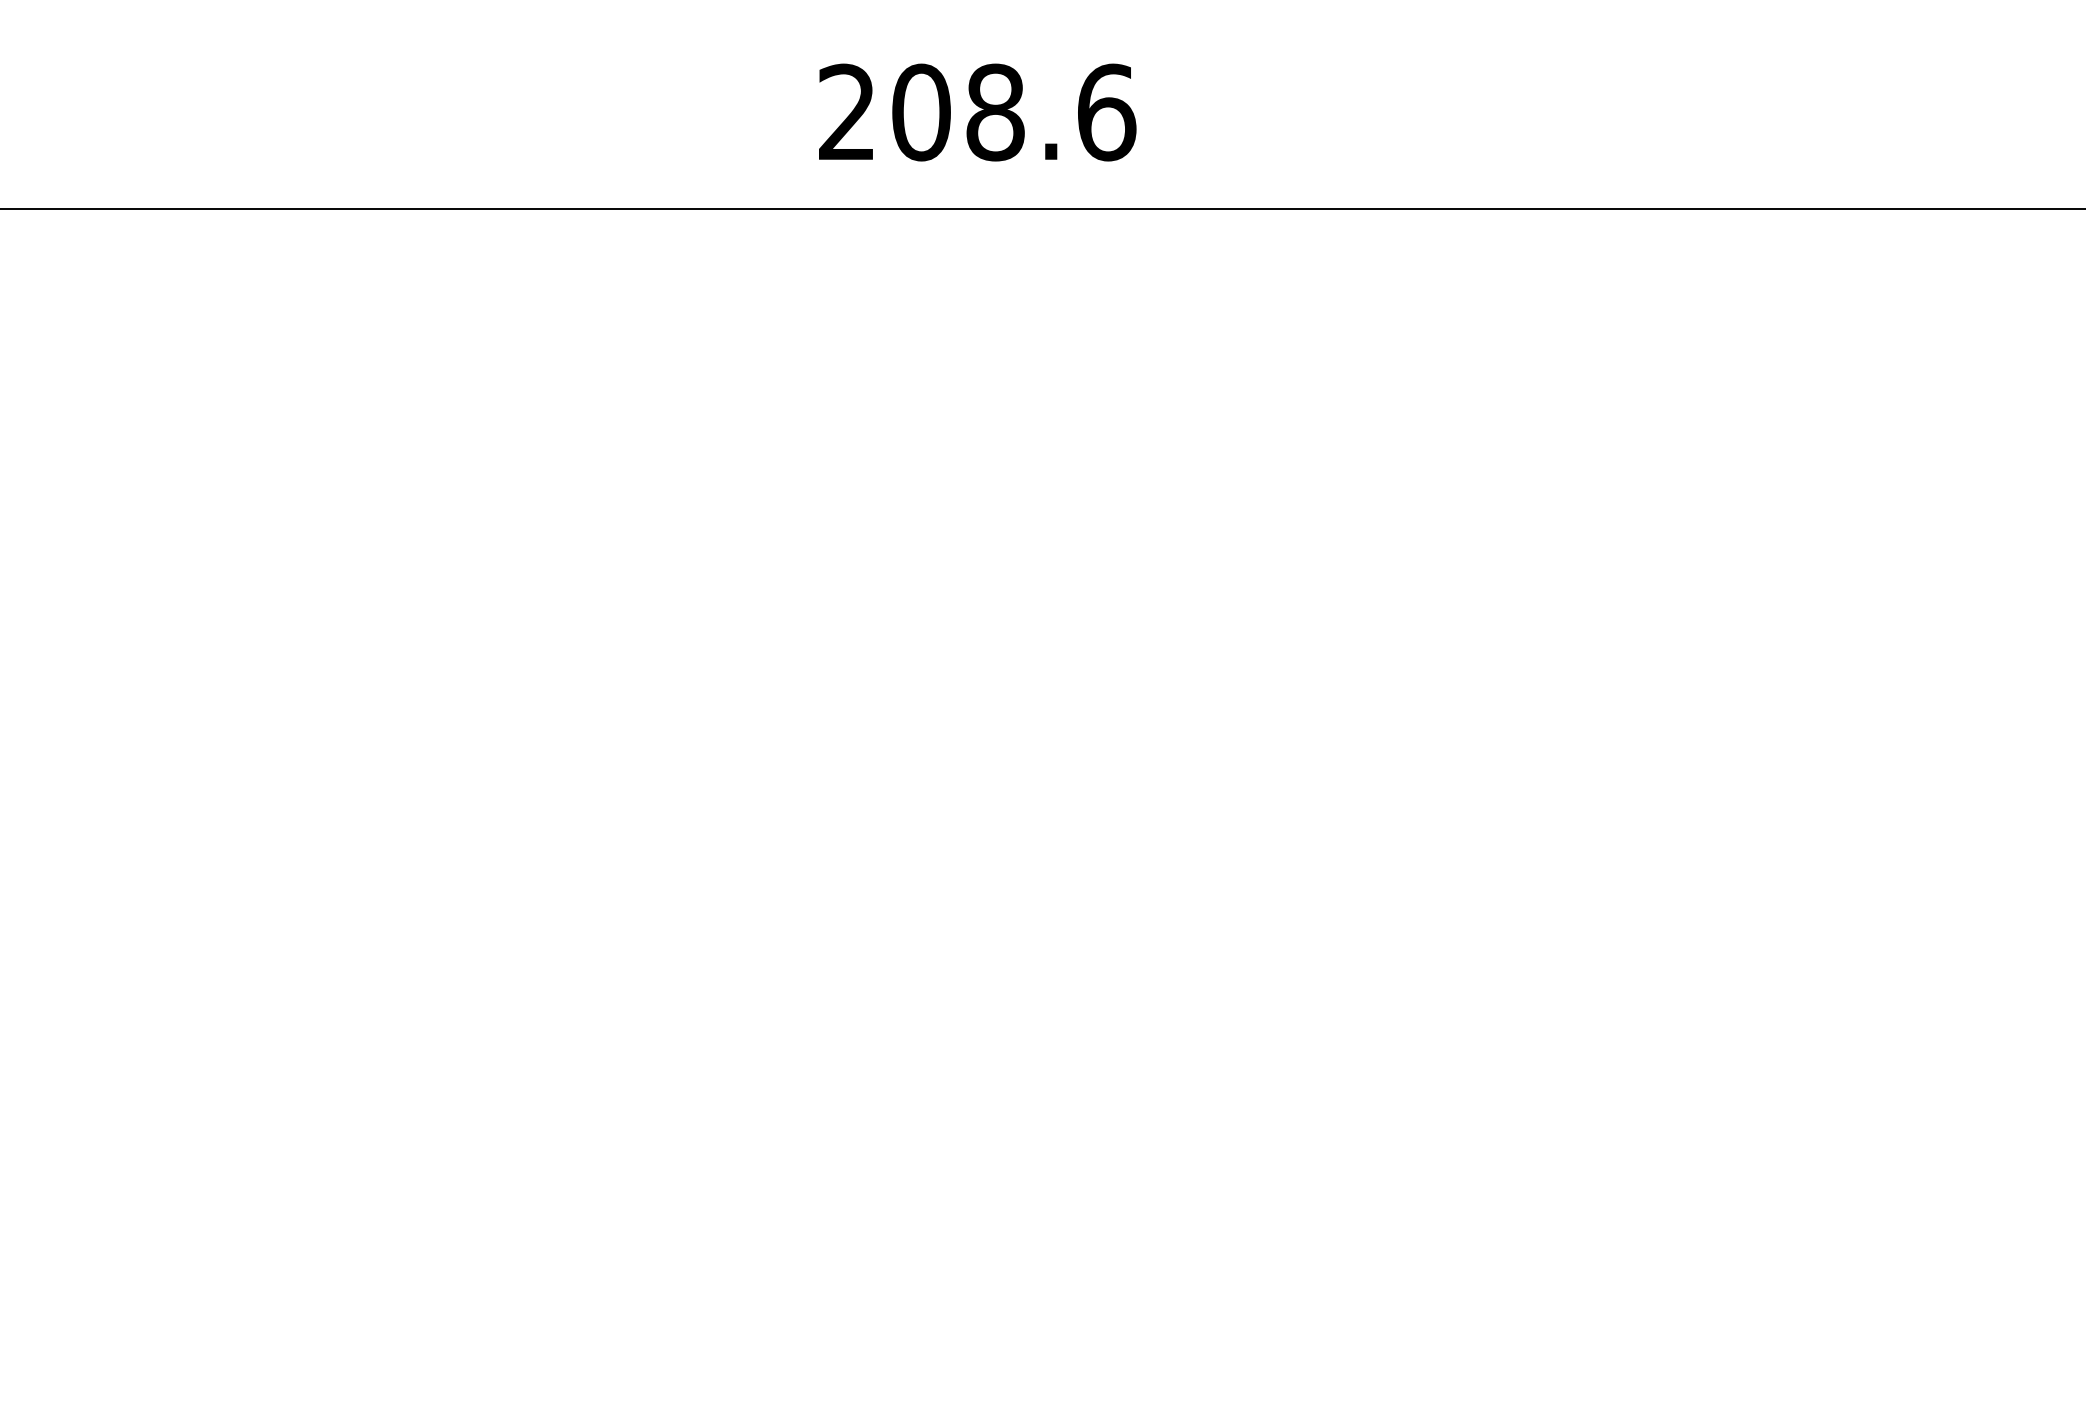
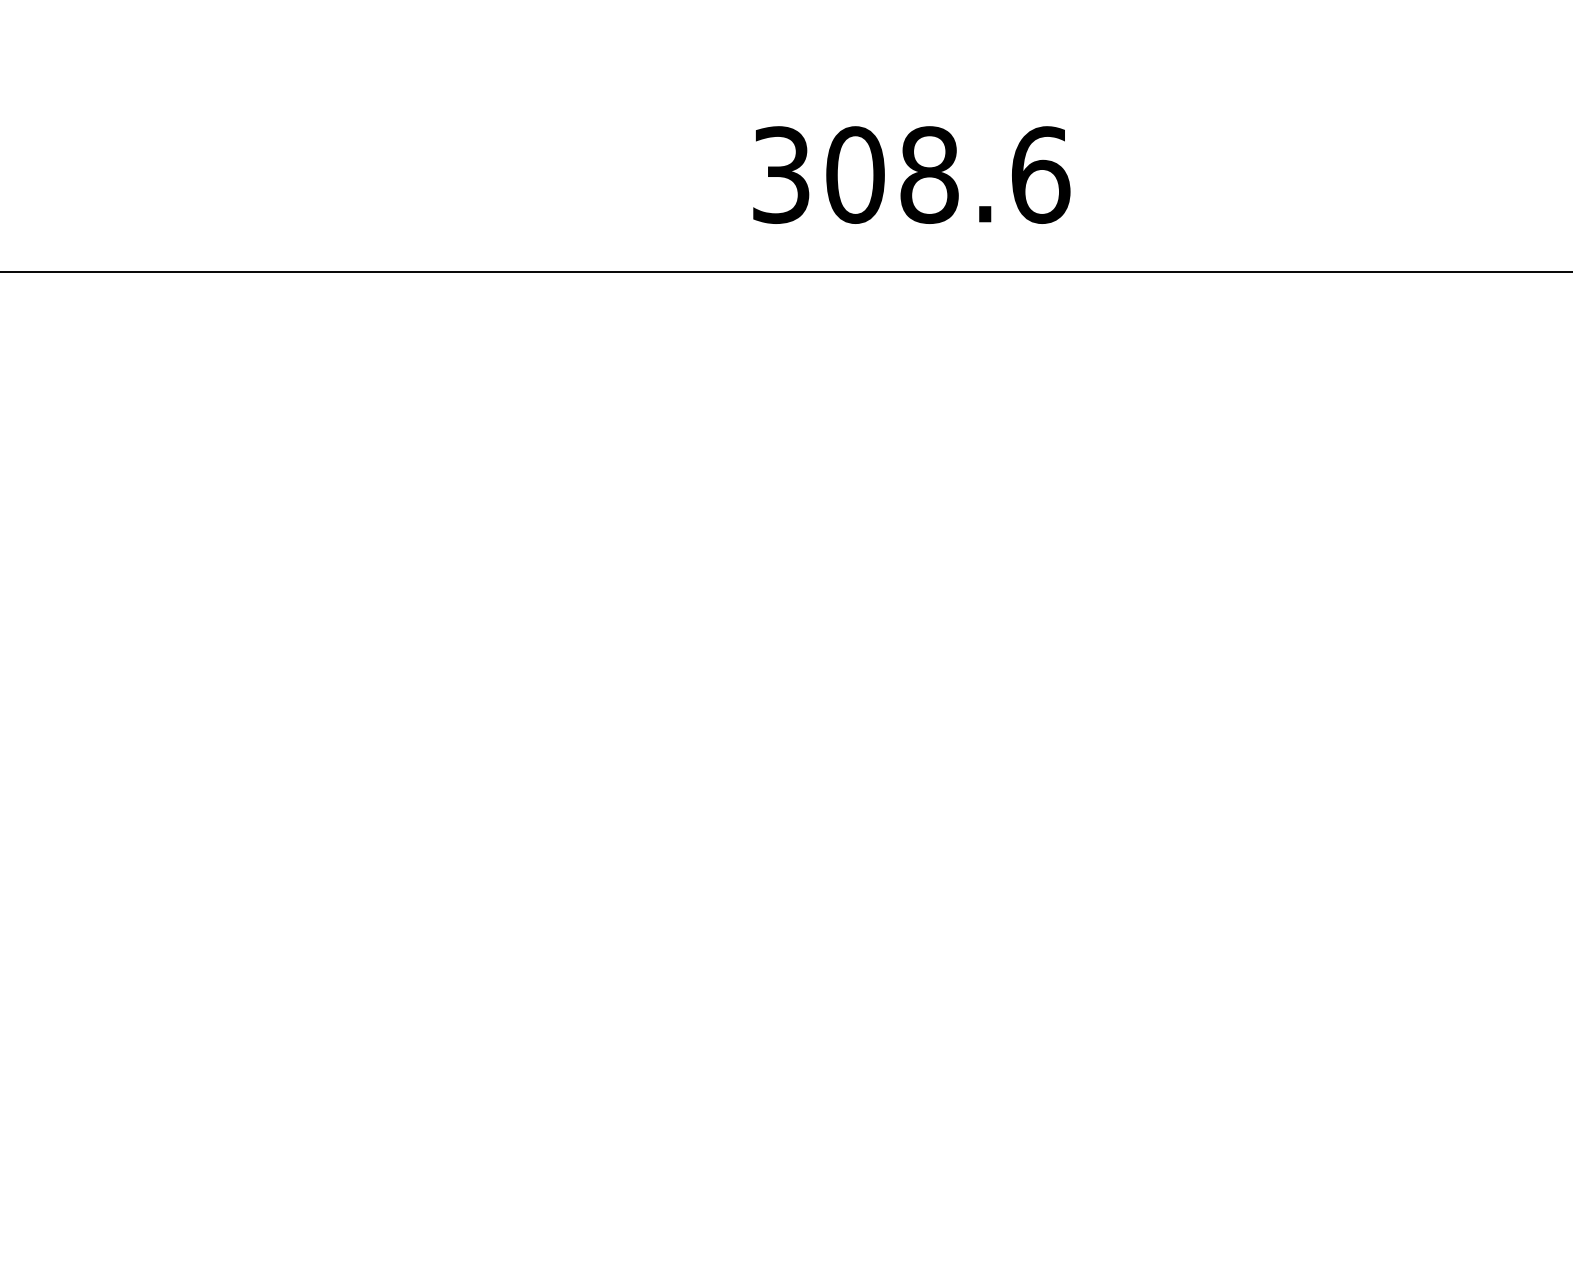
text: (847, 112) -> (781, 175), 208.6 -> 308.6

